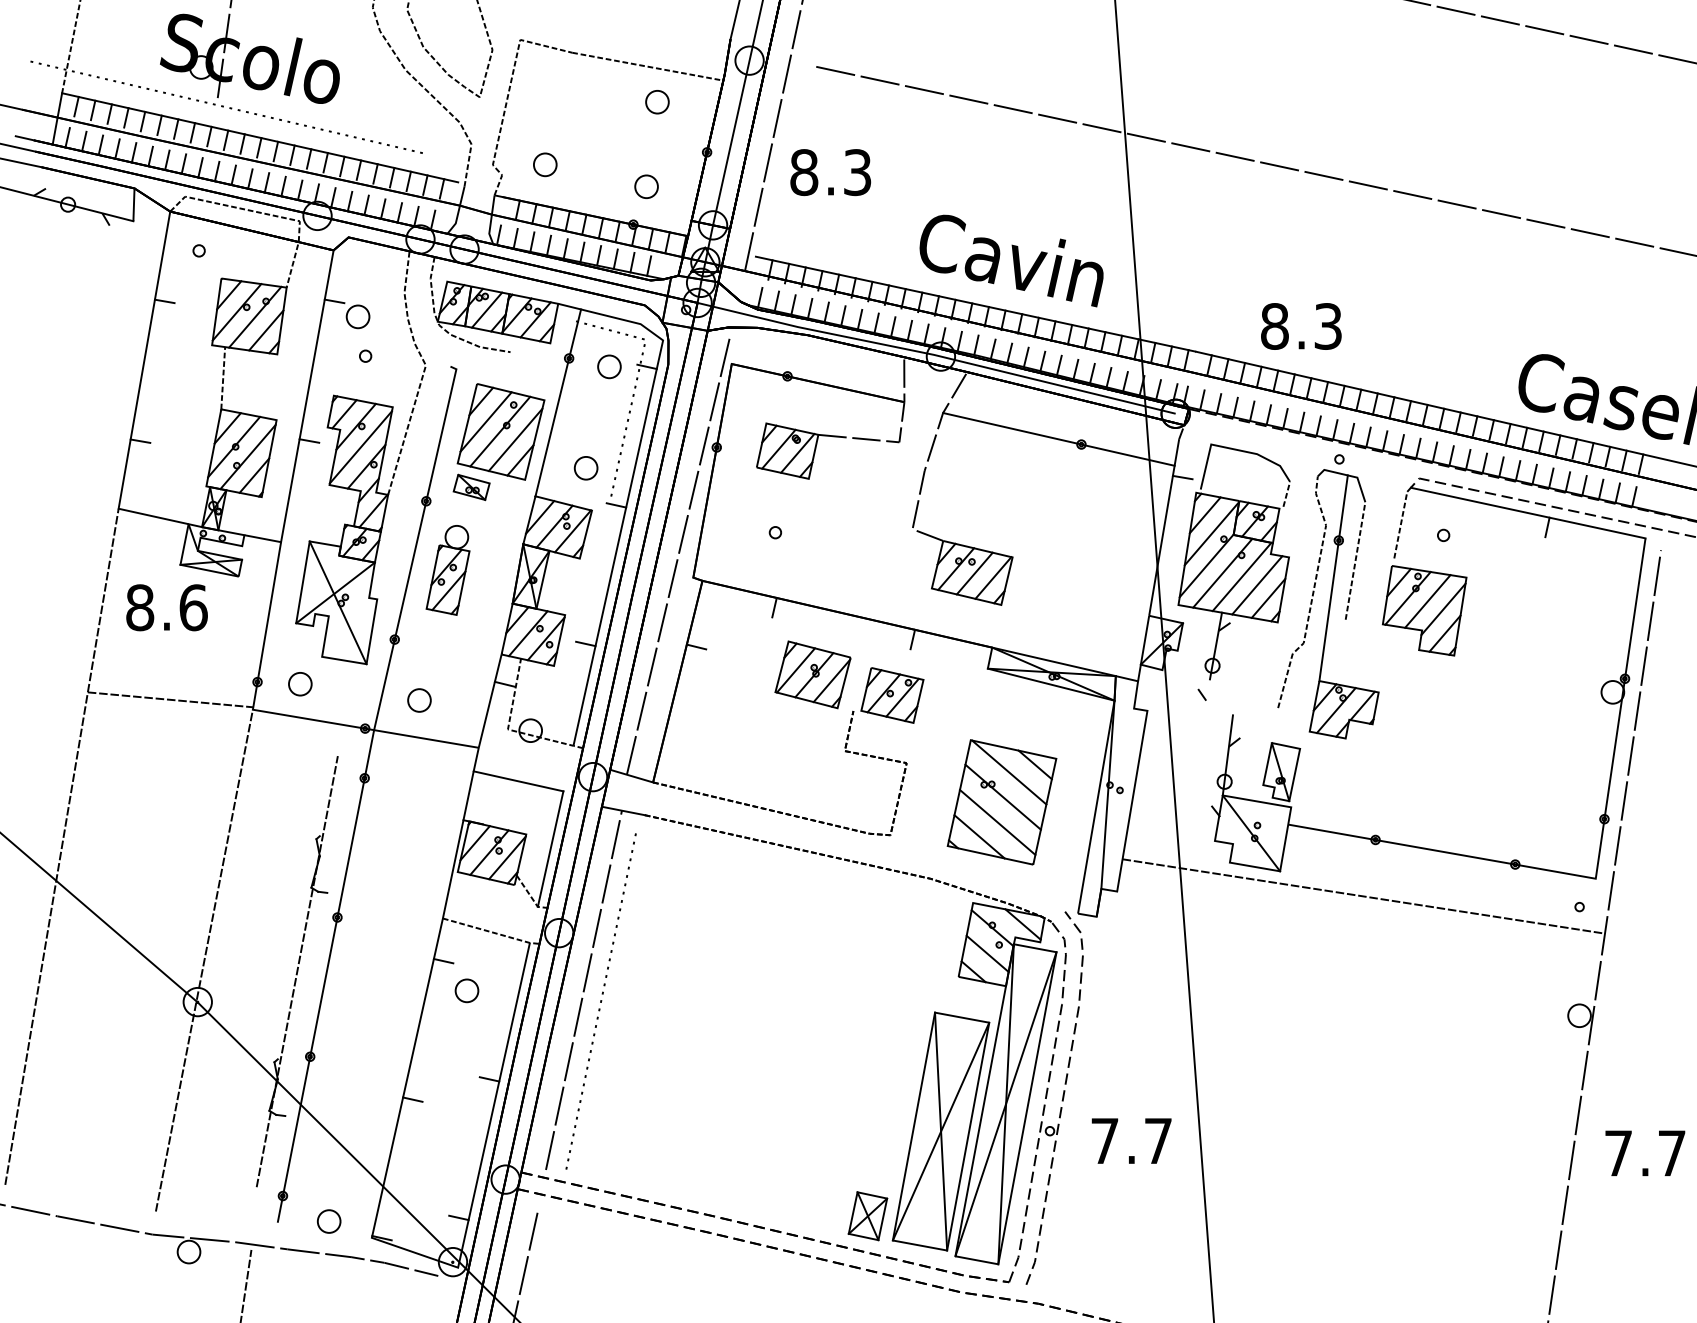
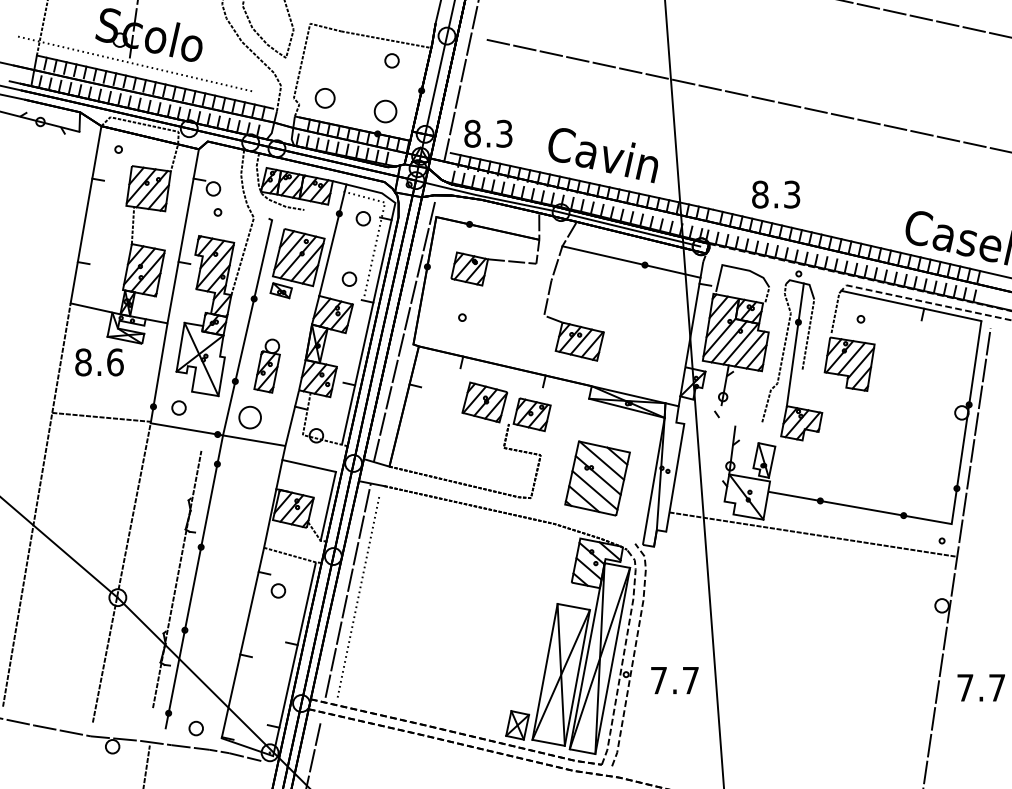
part: (544, 163) -> (324, 97), size x1.4
text: (830, 171) -> (488, 133), moved
part: (646, 185) -> (385, 110), size x1.6
part: (446, 569) -> (266, 365), moved
part: (418, 700) -> (249, 417), size x1.6

